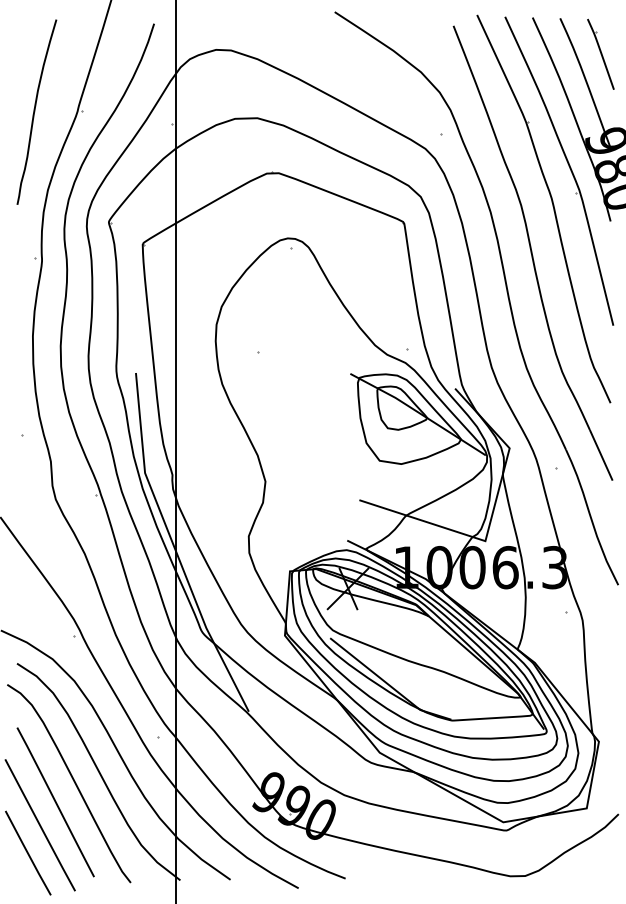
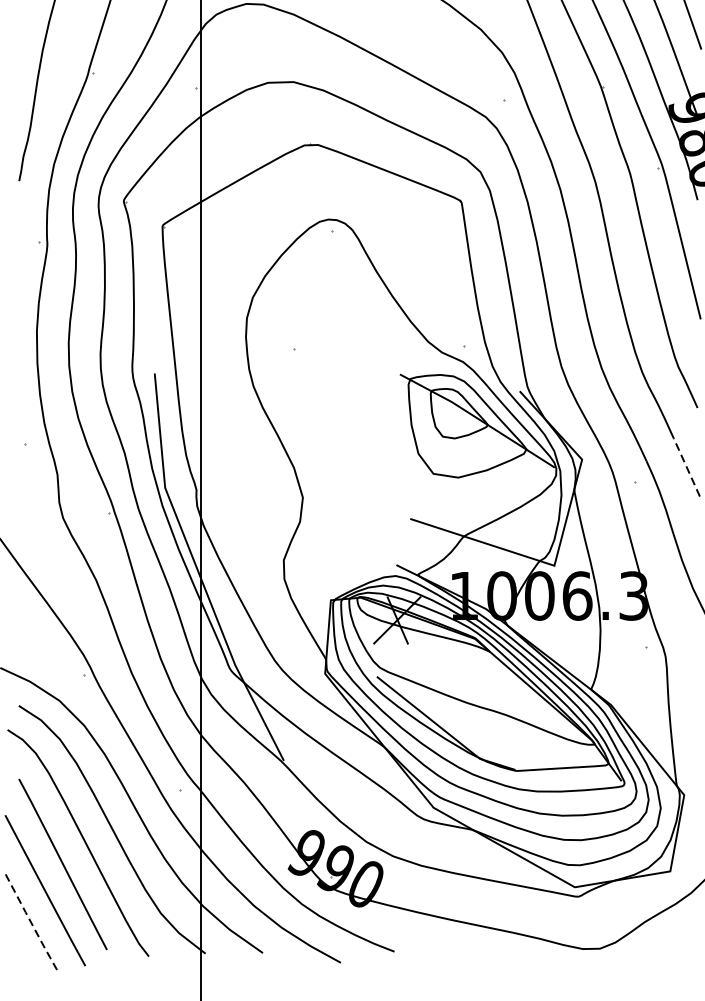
line: (600, 454) -> (686, 466), solid -> dashed
line: (28, 853) -> (31, 922), solid -> dashed

